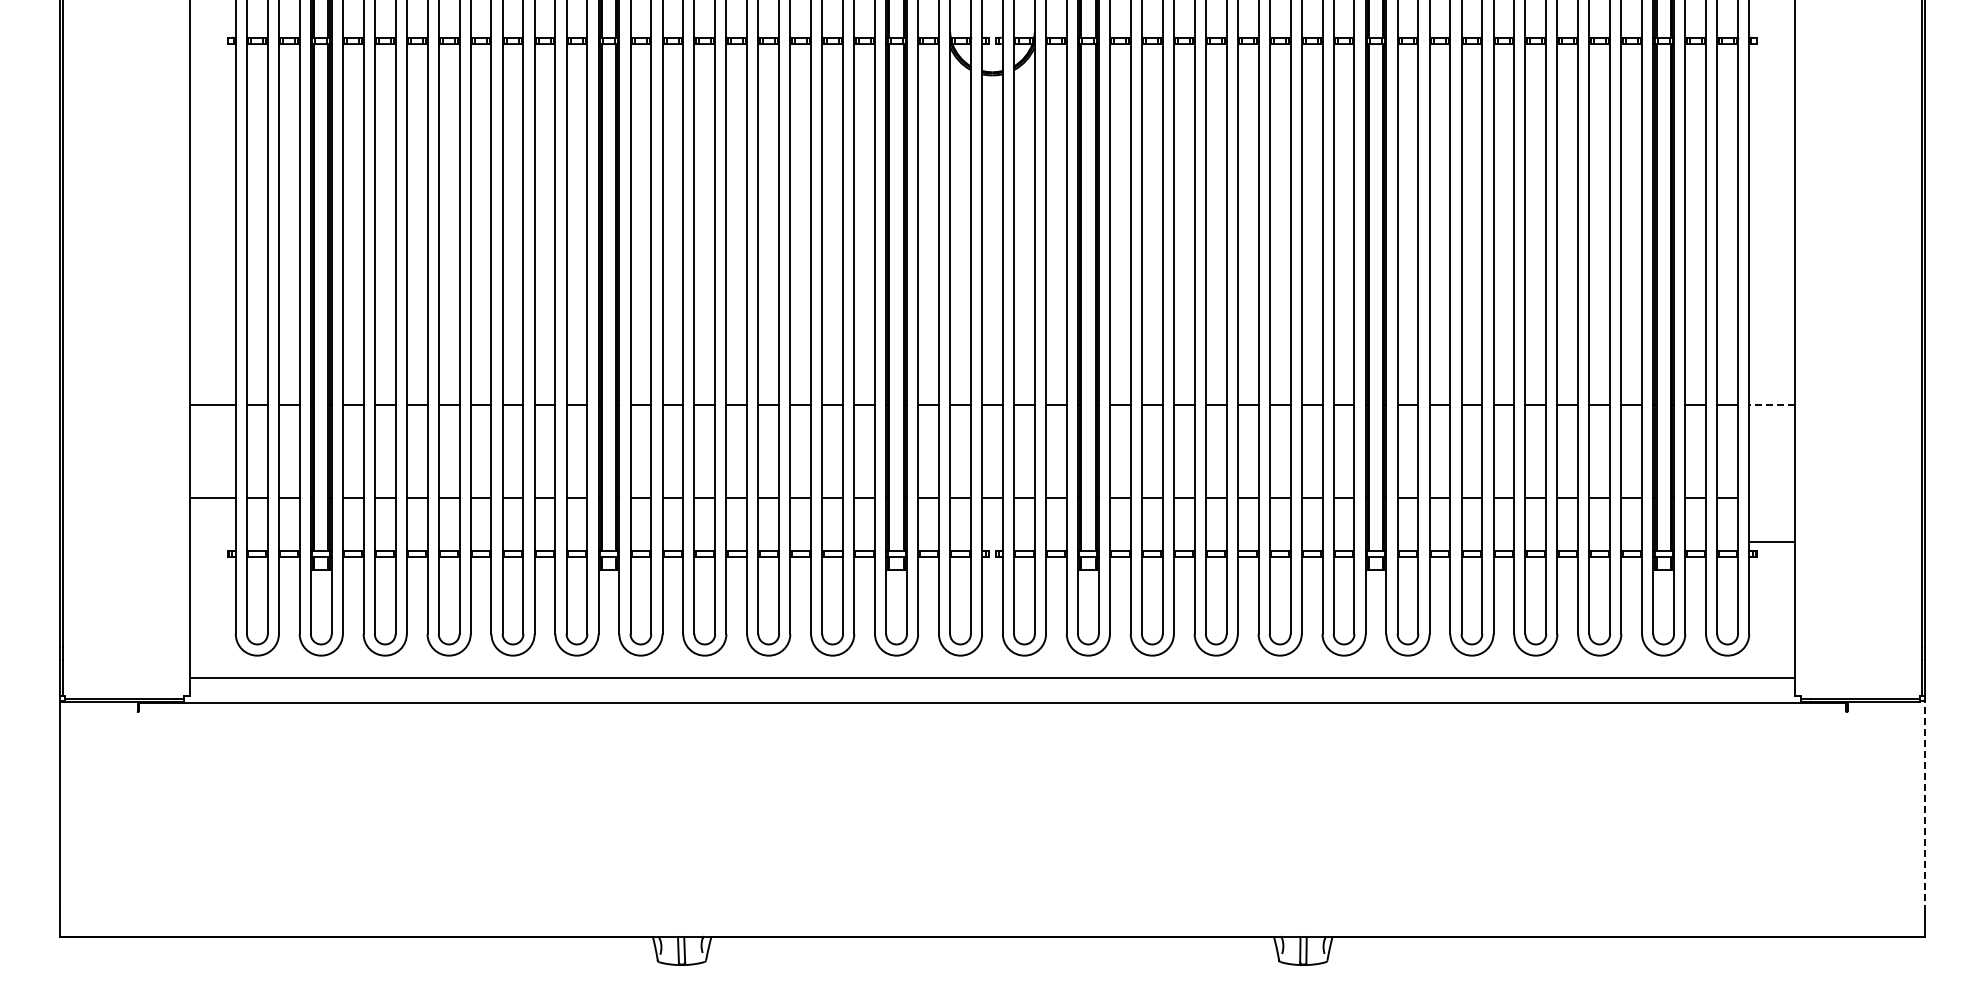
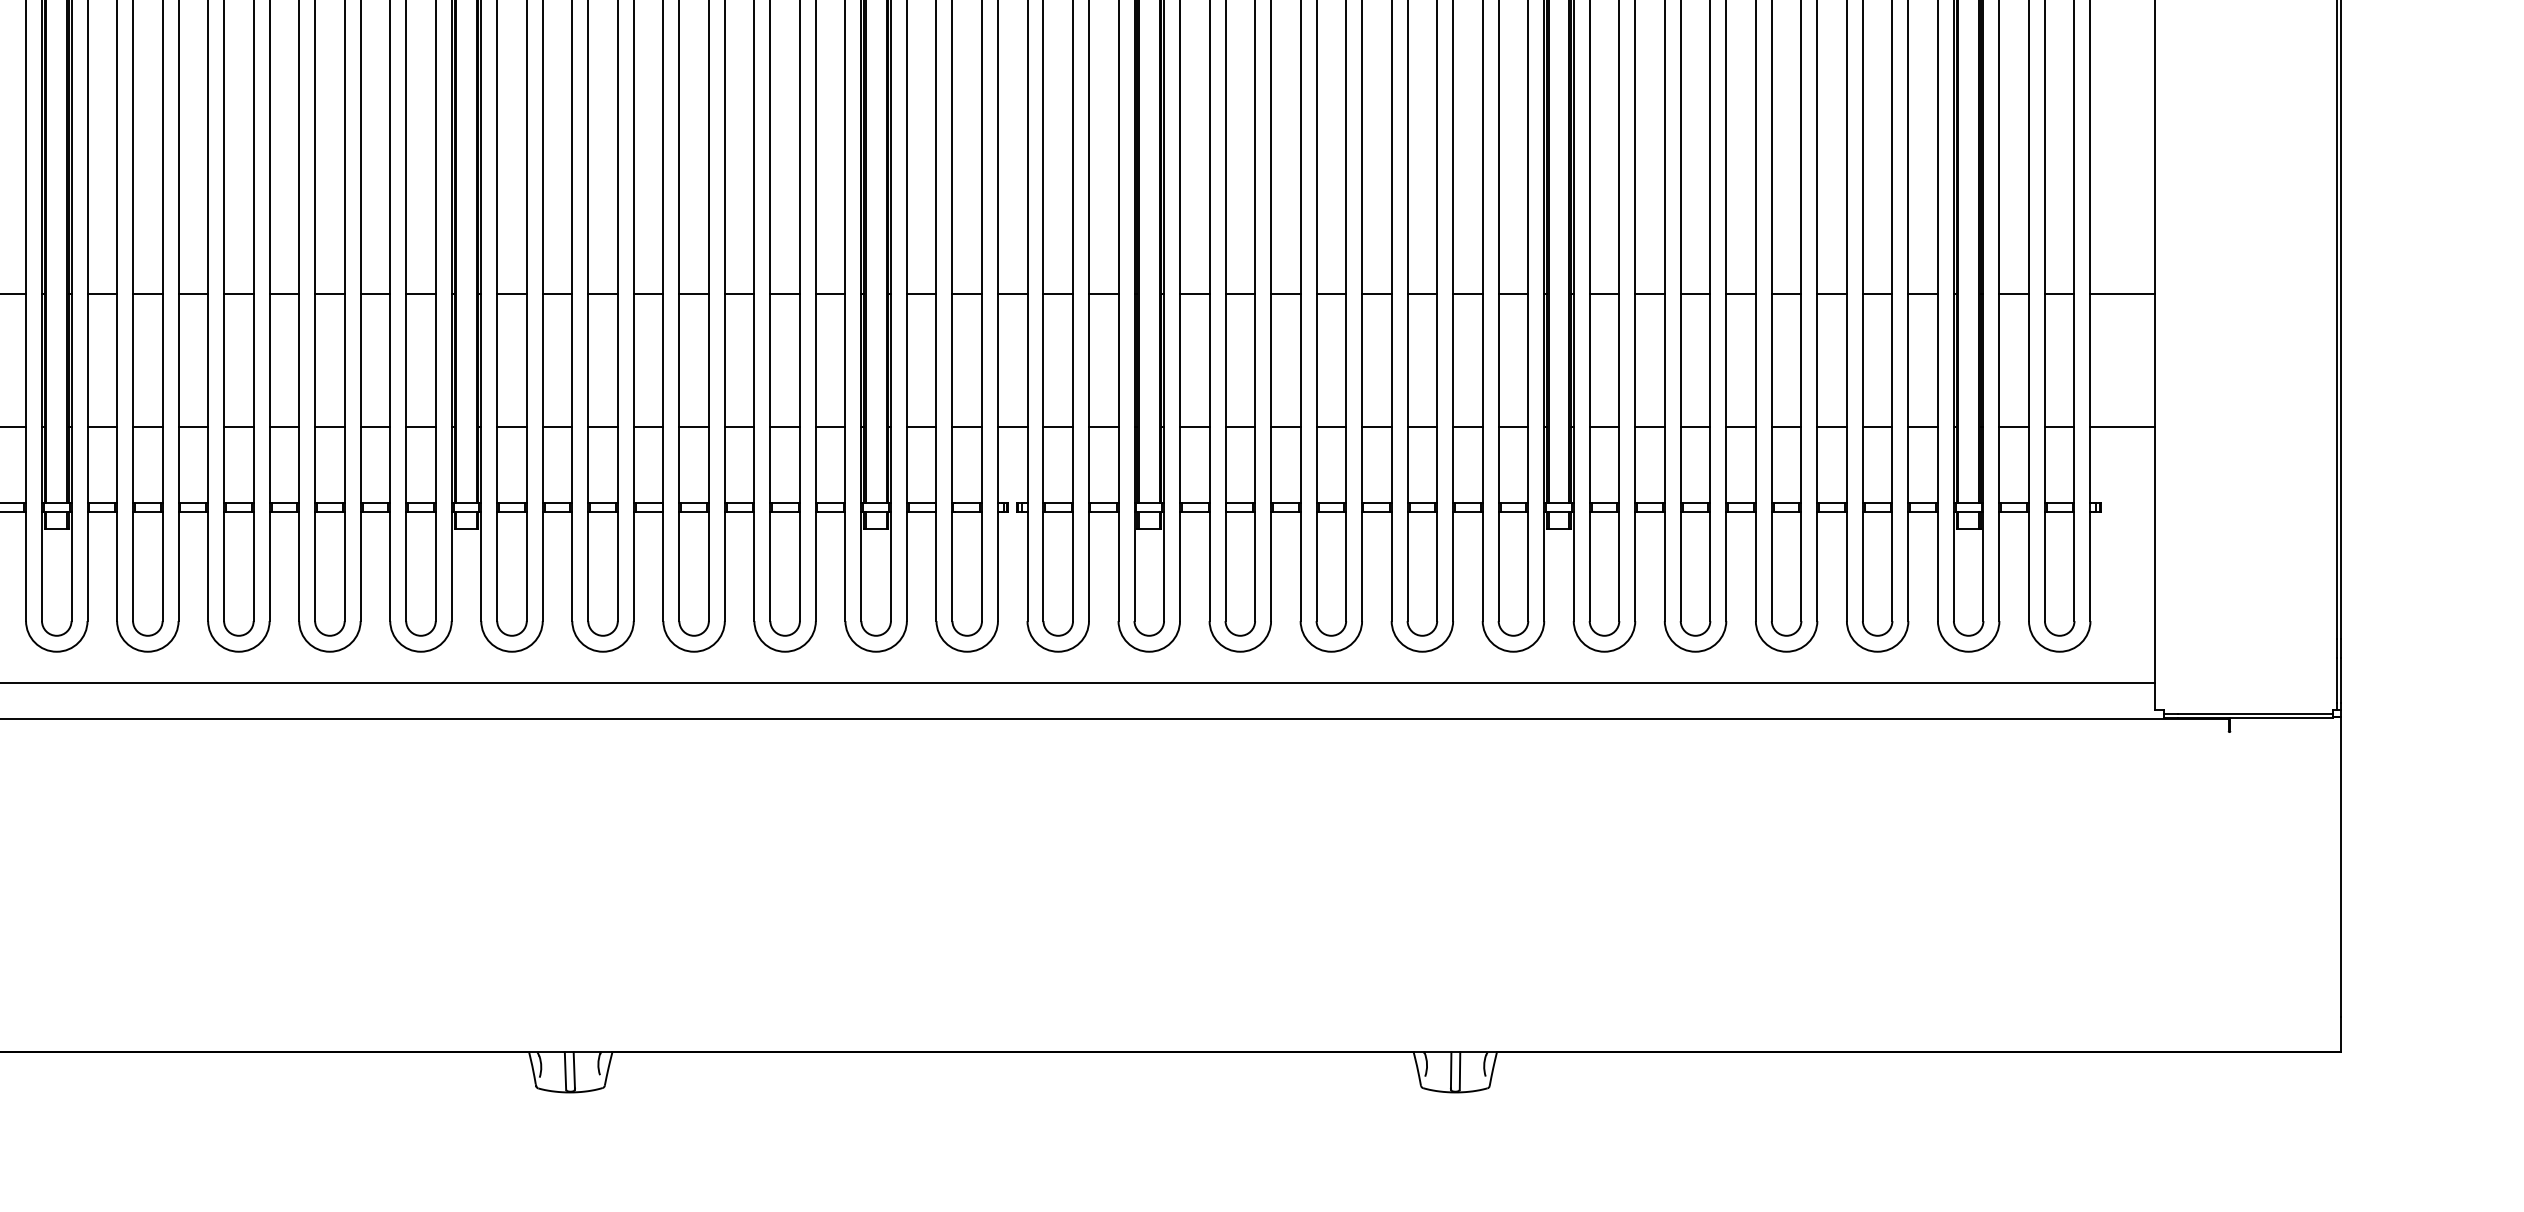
line: (1772, 404) -> (2123, 294), dashed -> solid
line: (1771, 542) -> (2122, 427), moved
line: (1925, 806) -> (2341, 866), dashed -> solid

